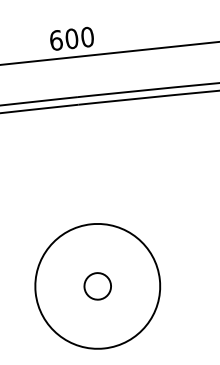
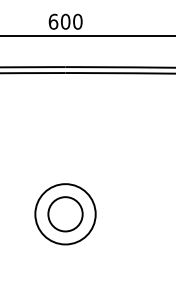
circle: (97, 286) -> (65, 214), size x0.62
circle: (97, 286) -> (65, 214), size x1.67

